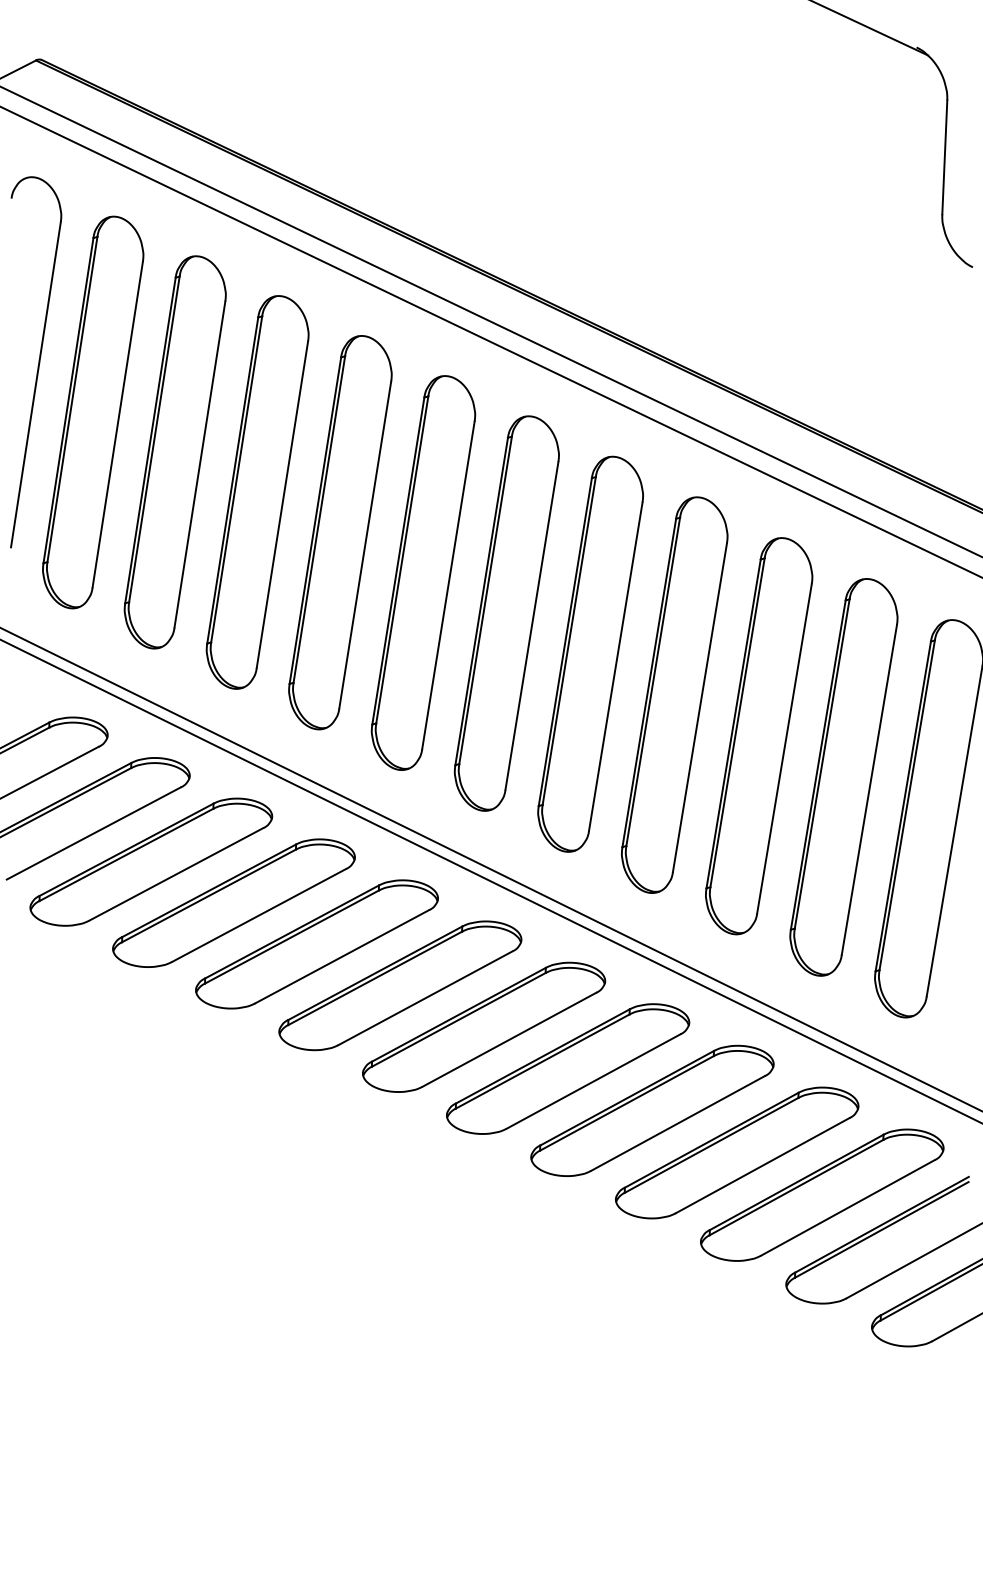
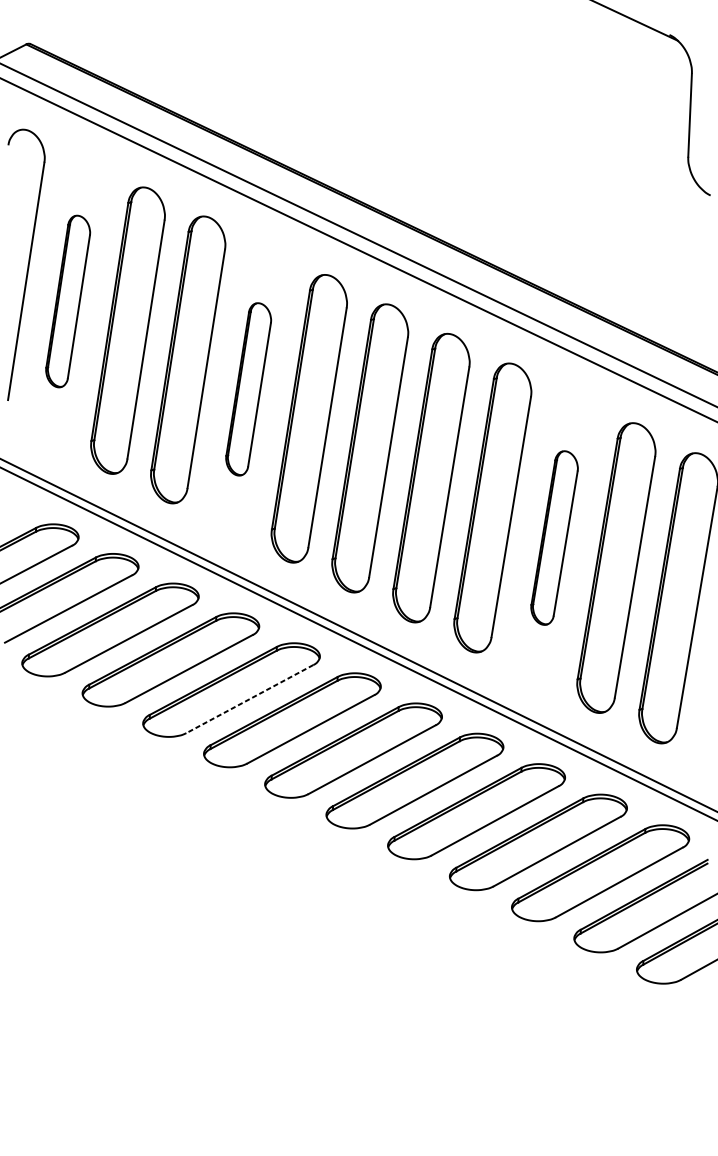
part: (93, 412) -> (68, 301), size x0.6
part: (340, 532) -> (248, 389), size x0.6
part: (759, 736) -> (554, 538), size x0.6
line: (342, 956) -> (250, 698), solid -> dashed

